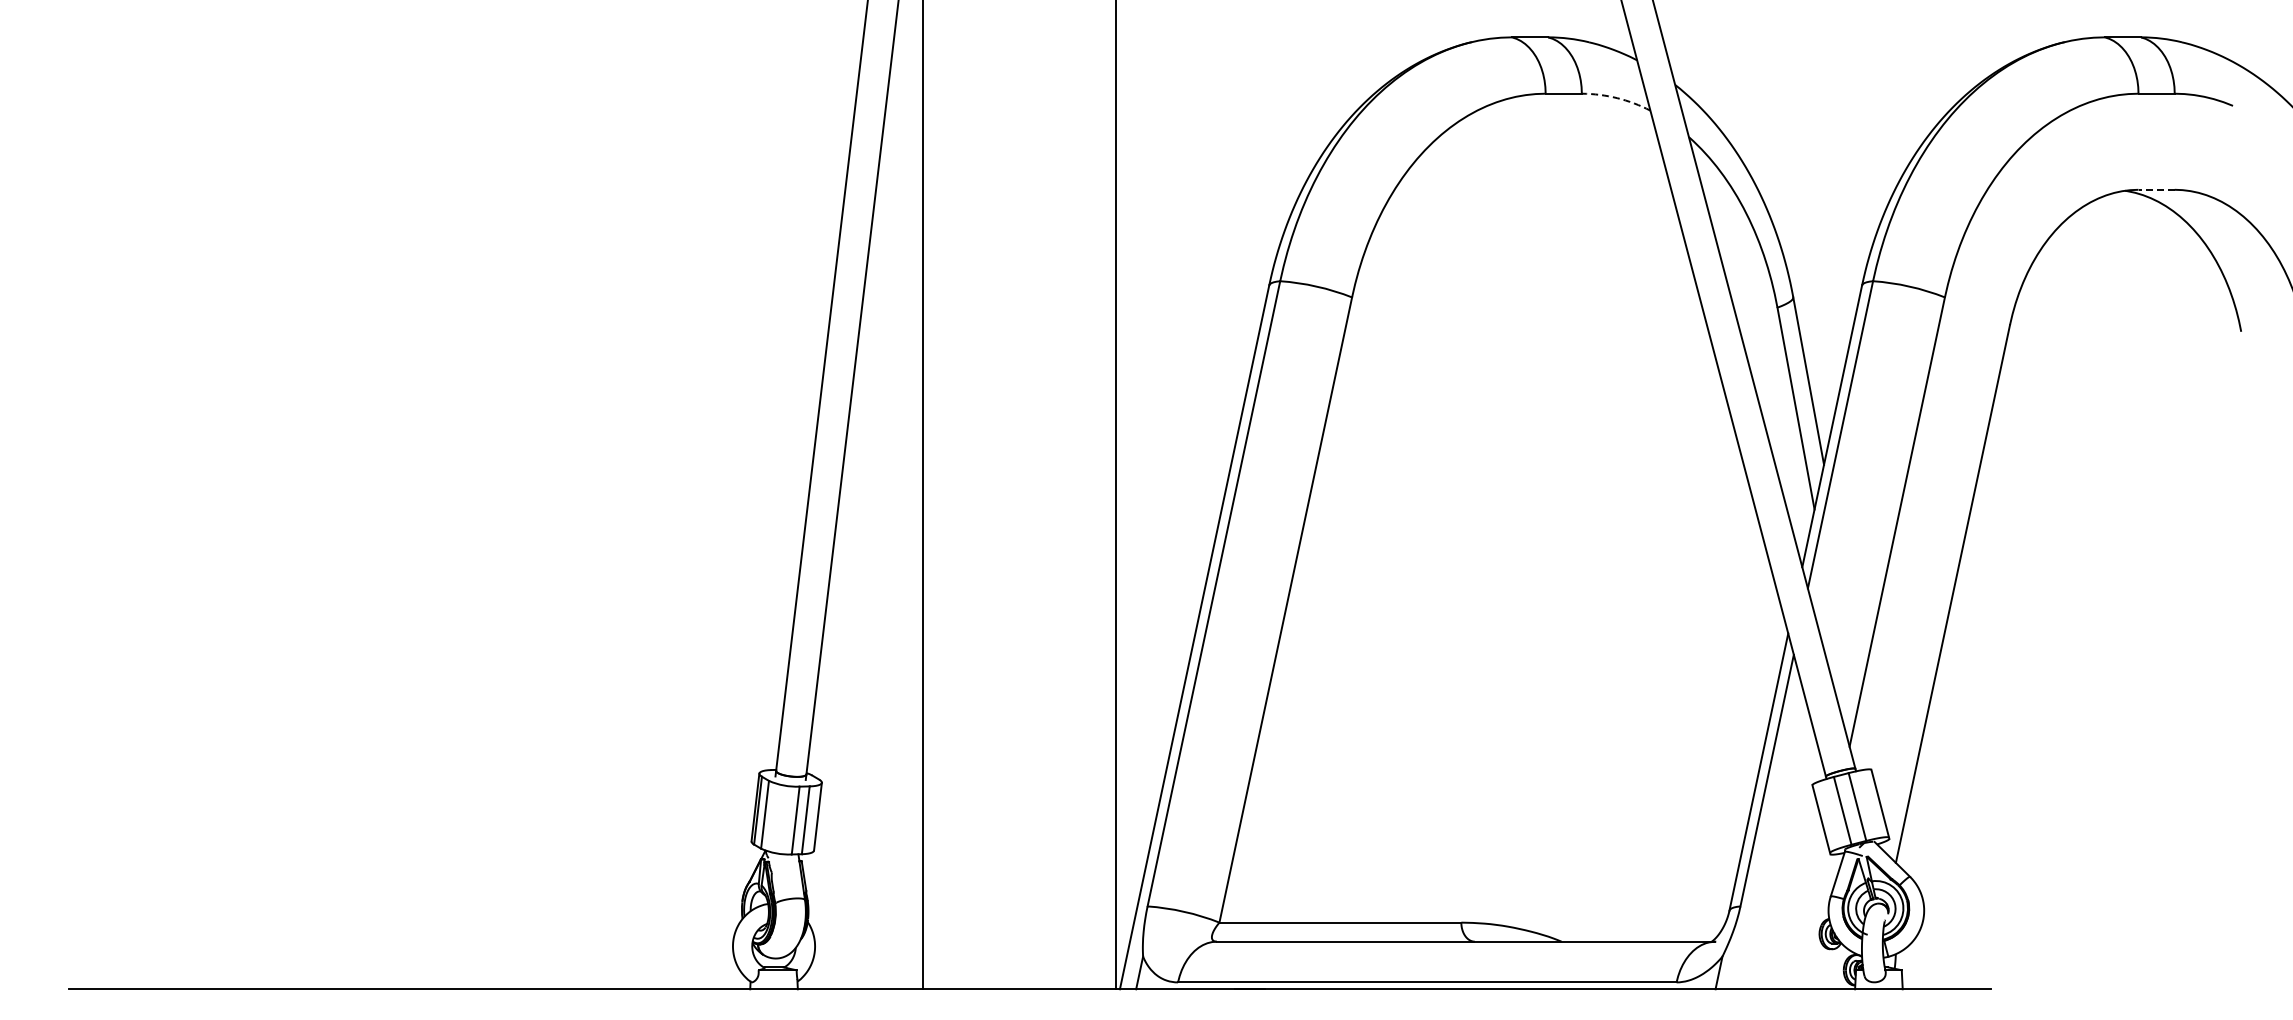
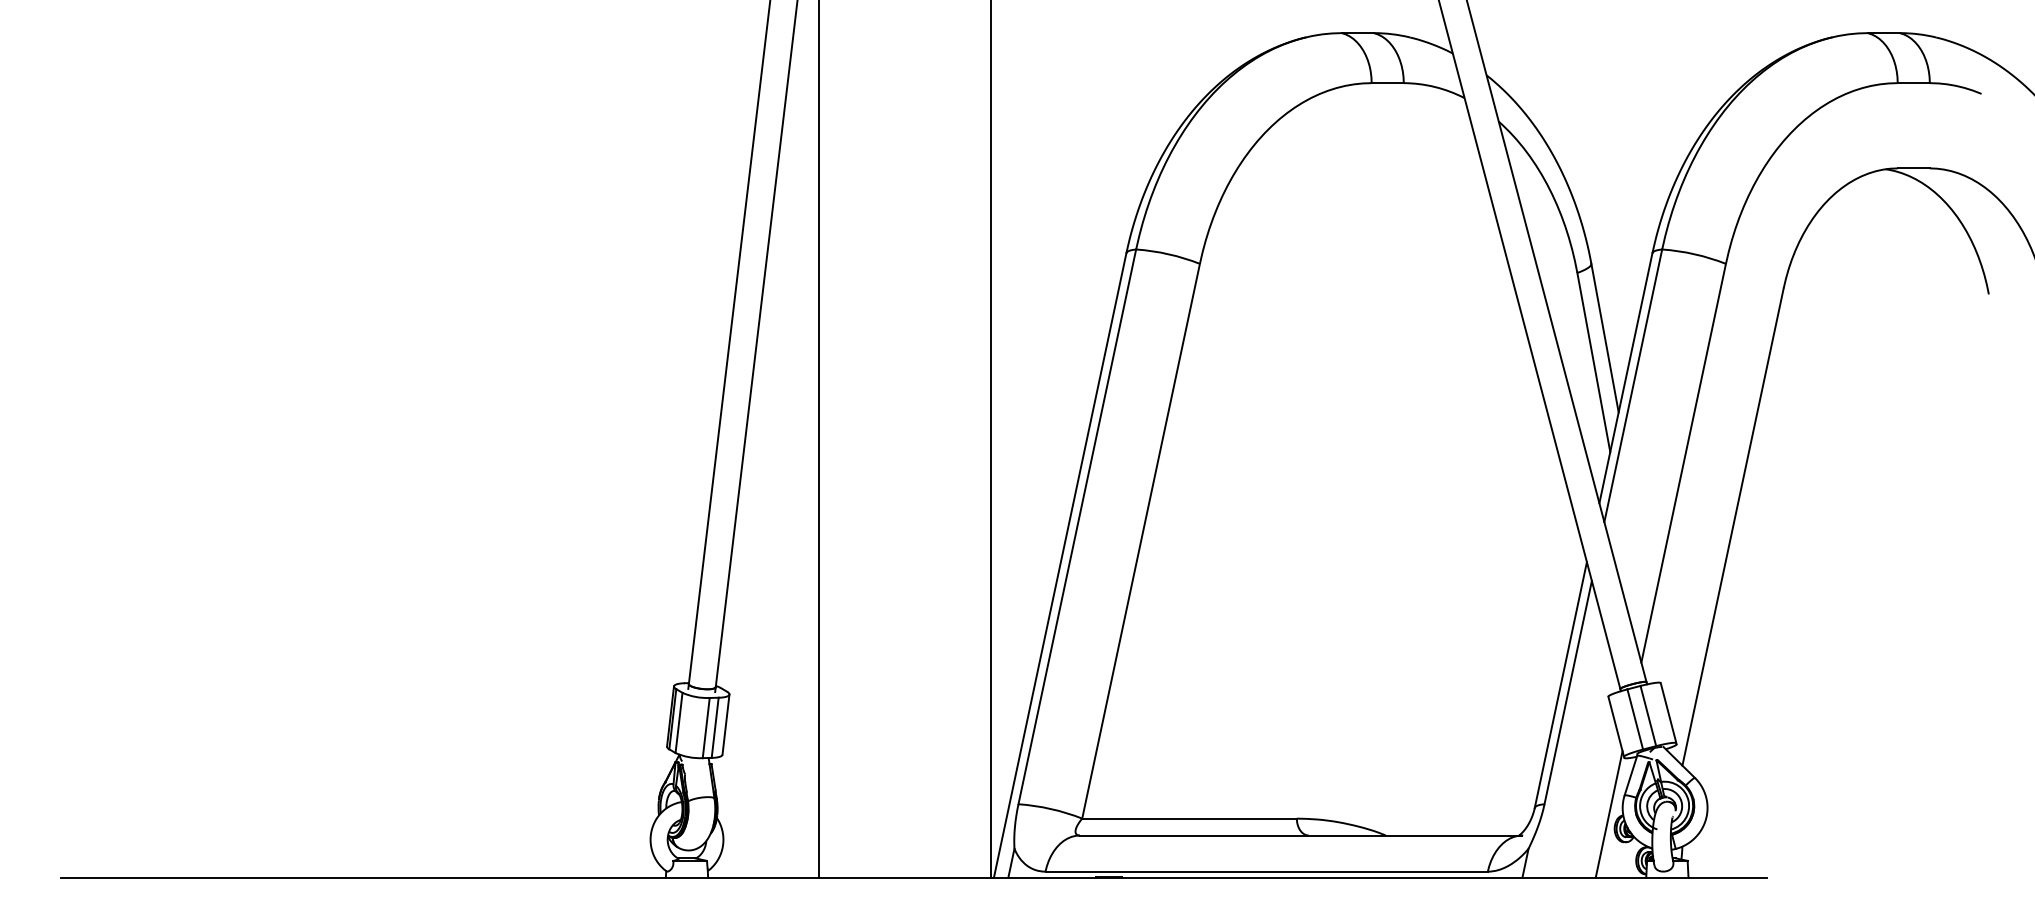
arc: (1617, 98) -> (1435, 87), dashed -> solid
line: (2156, 189) -> (1913, 168), dashed -> solid
line: (1813, 917) -> (1609, 814), added

